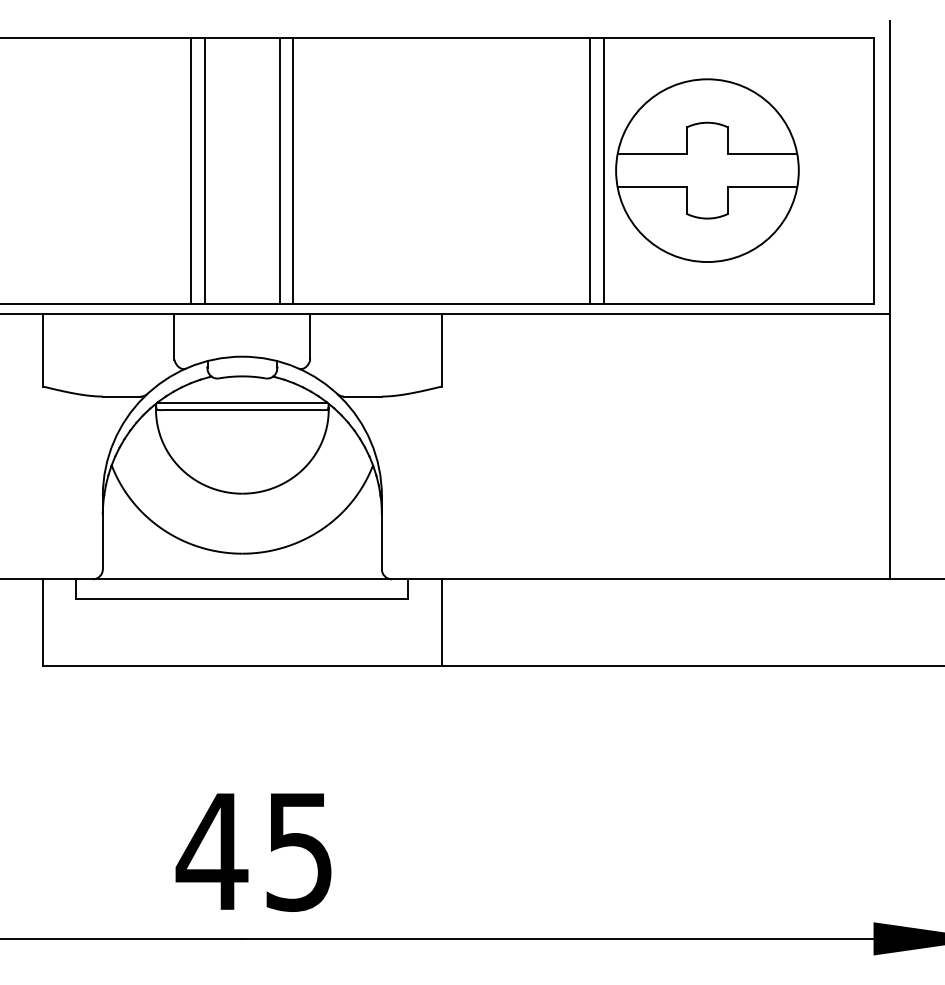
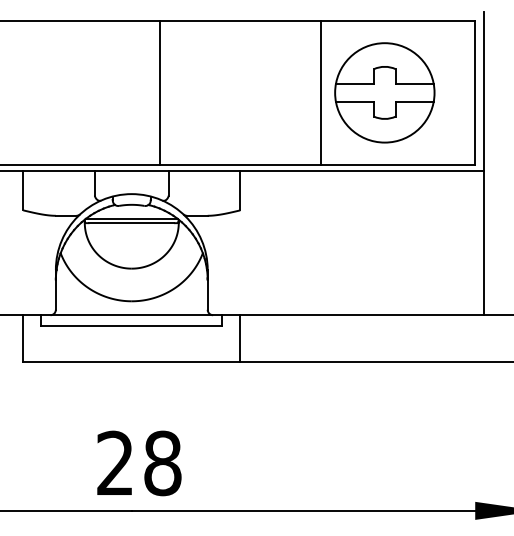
line: (192, 169) -> (104, 92), removed
line: (205, 169) -> (111, 92), removed
line: (280, 169) -> (152, 92), removed
line: (603, 169) -> (328, 92), removed
text: (254, 851) -> (138, 463), 45 -> 28

